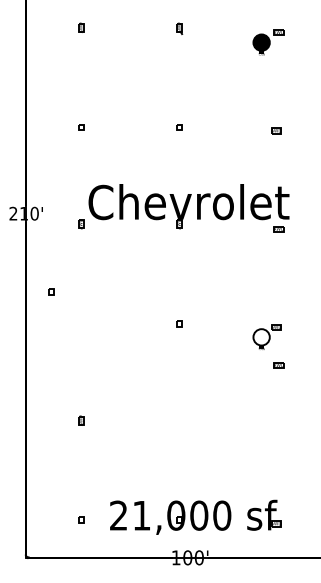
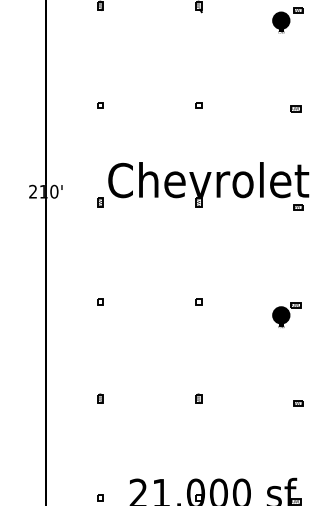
part: (51, 291) -> (101, 301), moved
fill: (261, 337) -> (281, 315), added
part: (278, 365) -> (298, 403), moved
part: (179, 420) -> (199, 398), added

